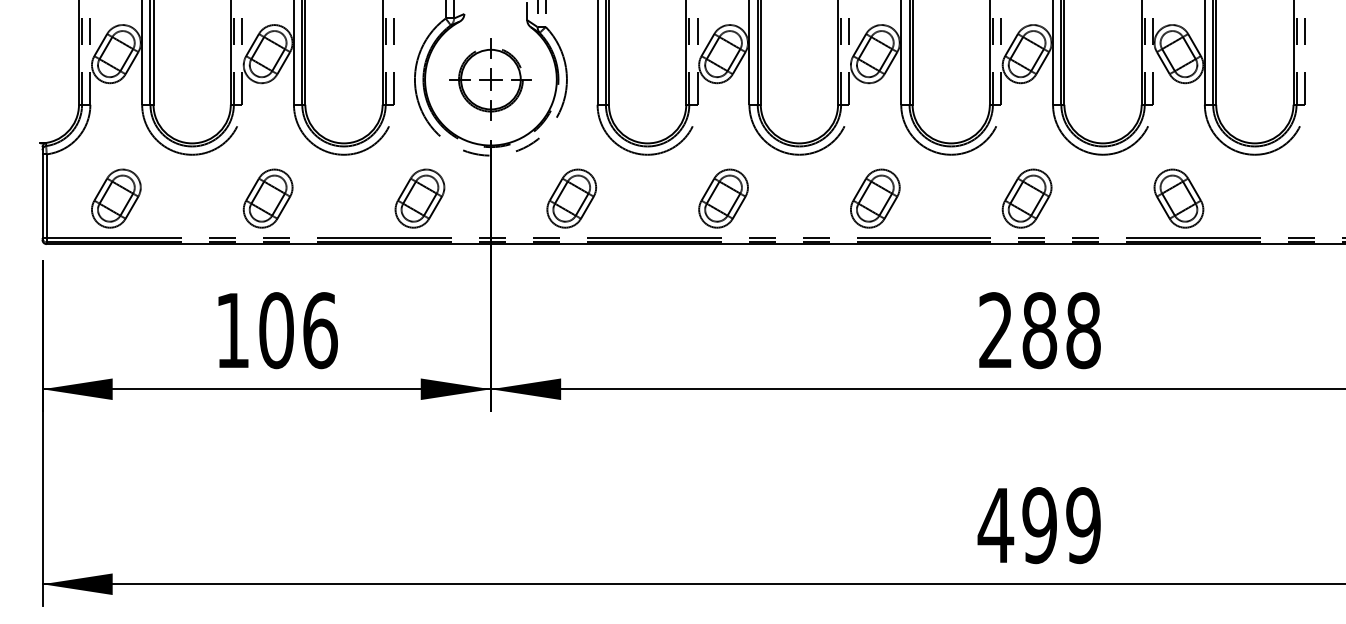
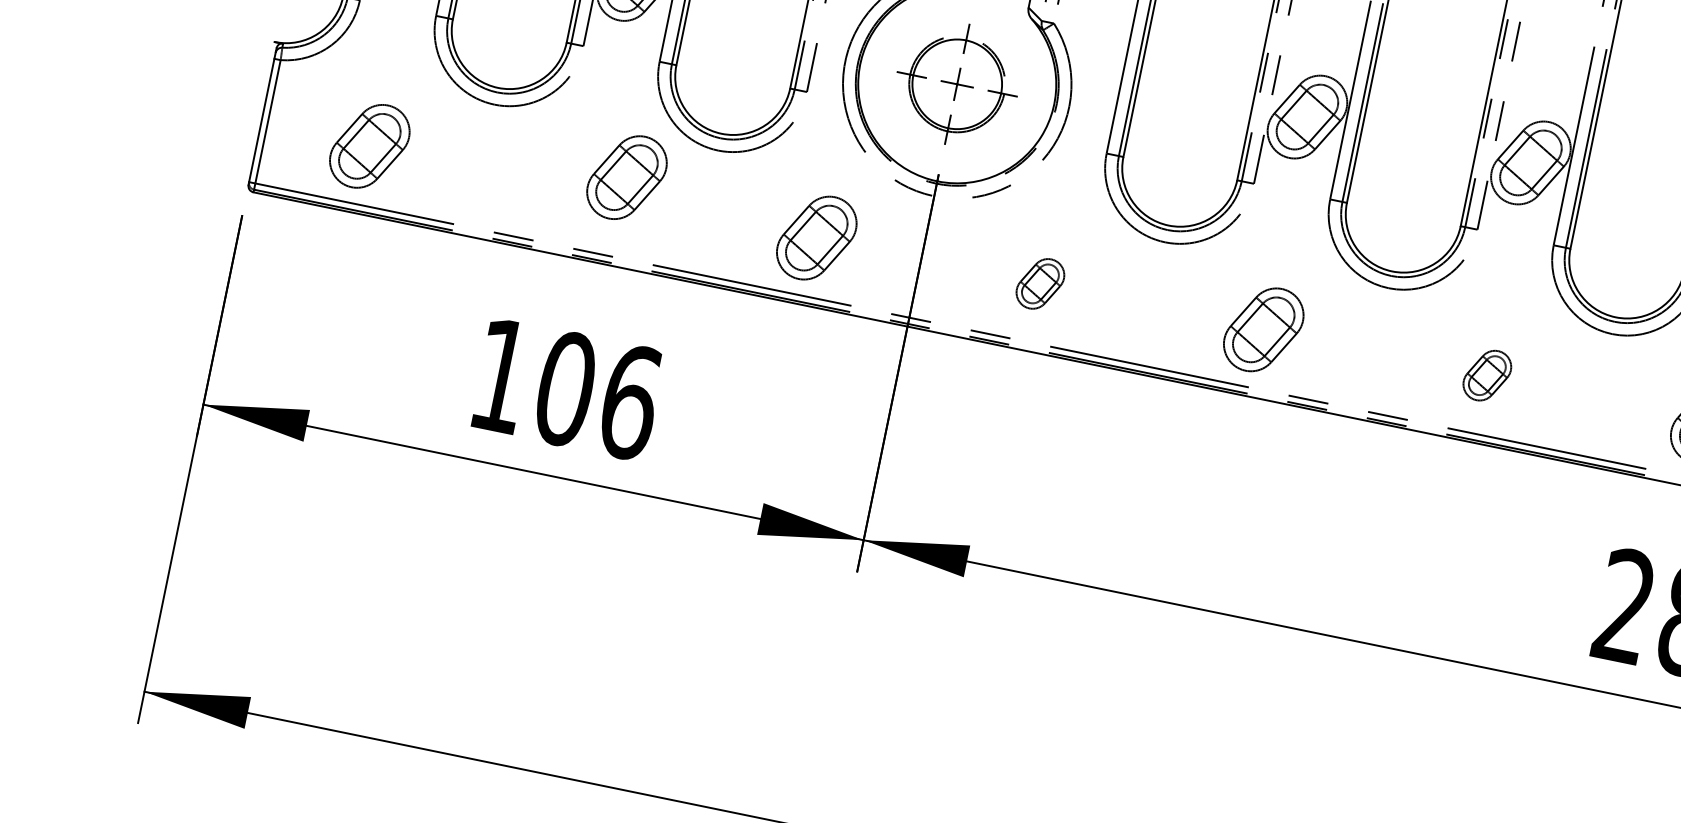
part: (267, 198) -> (626, 177), moved
part: (571, 198) -> (1039, 283), size x0.6
part: (875, 198) -> (1487, 375), size x0.6

